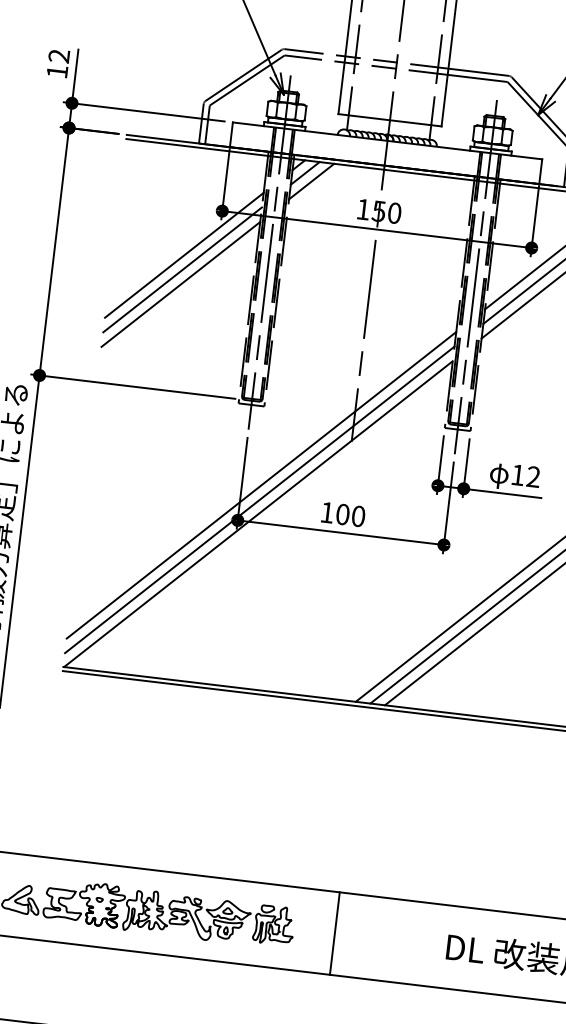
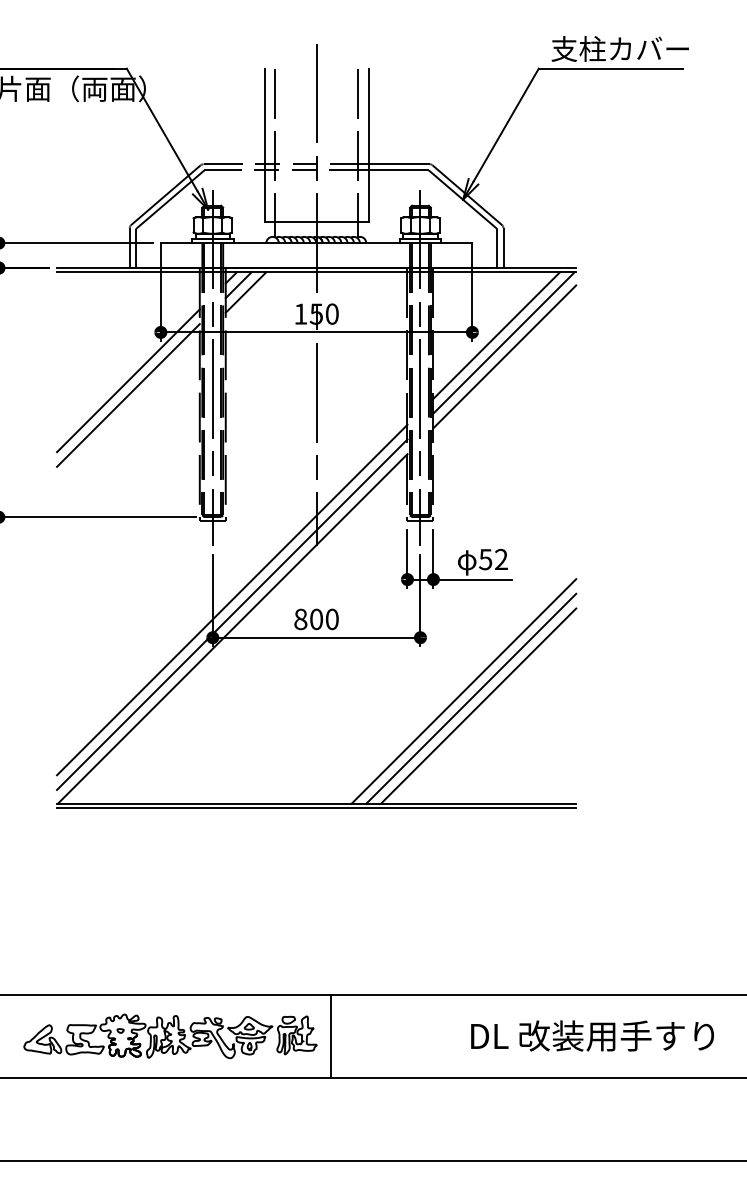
line: (181, 283) -> (128, 409), removed
text: (517, 475) -> (485, 559), 12 -> 52
text: (326, 512) -> (300, 619), 100 -> 800
line: (335, 933) -> (331, 1036), moved

